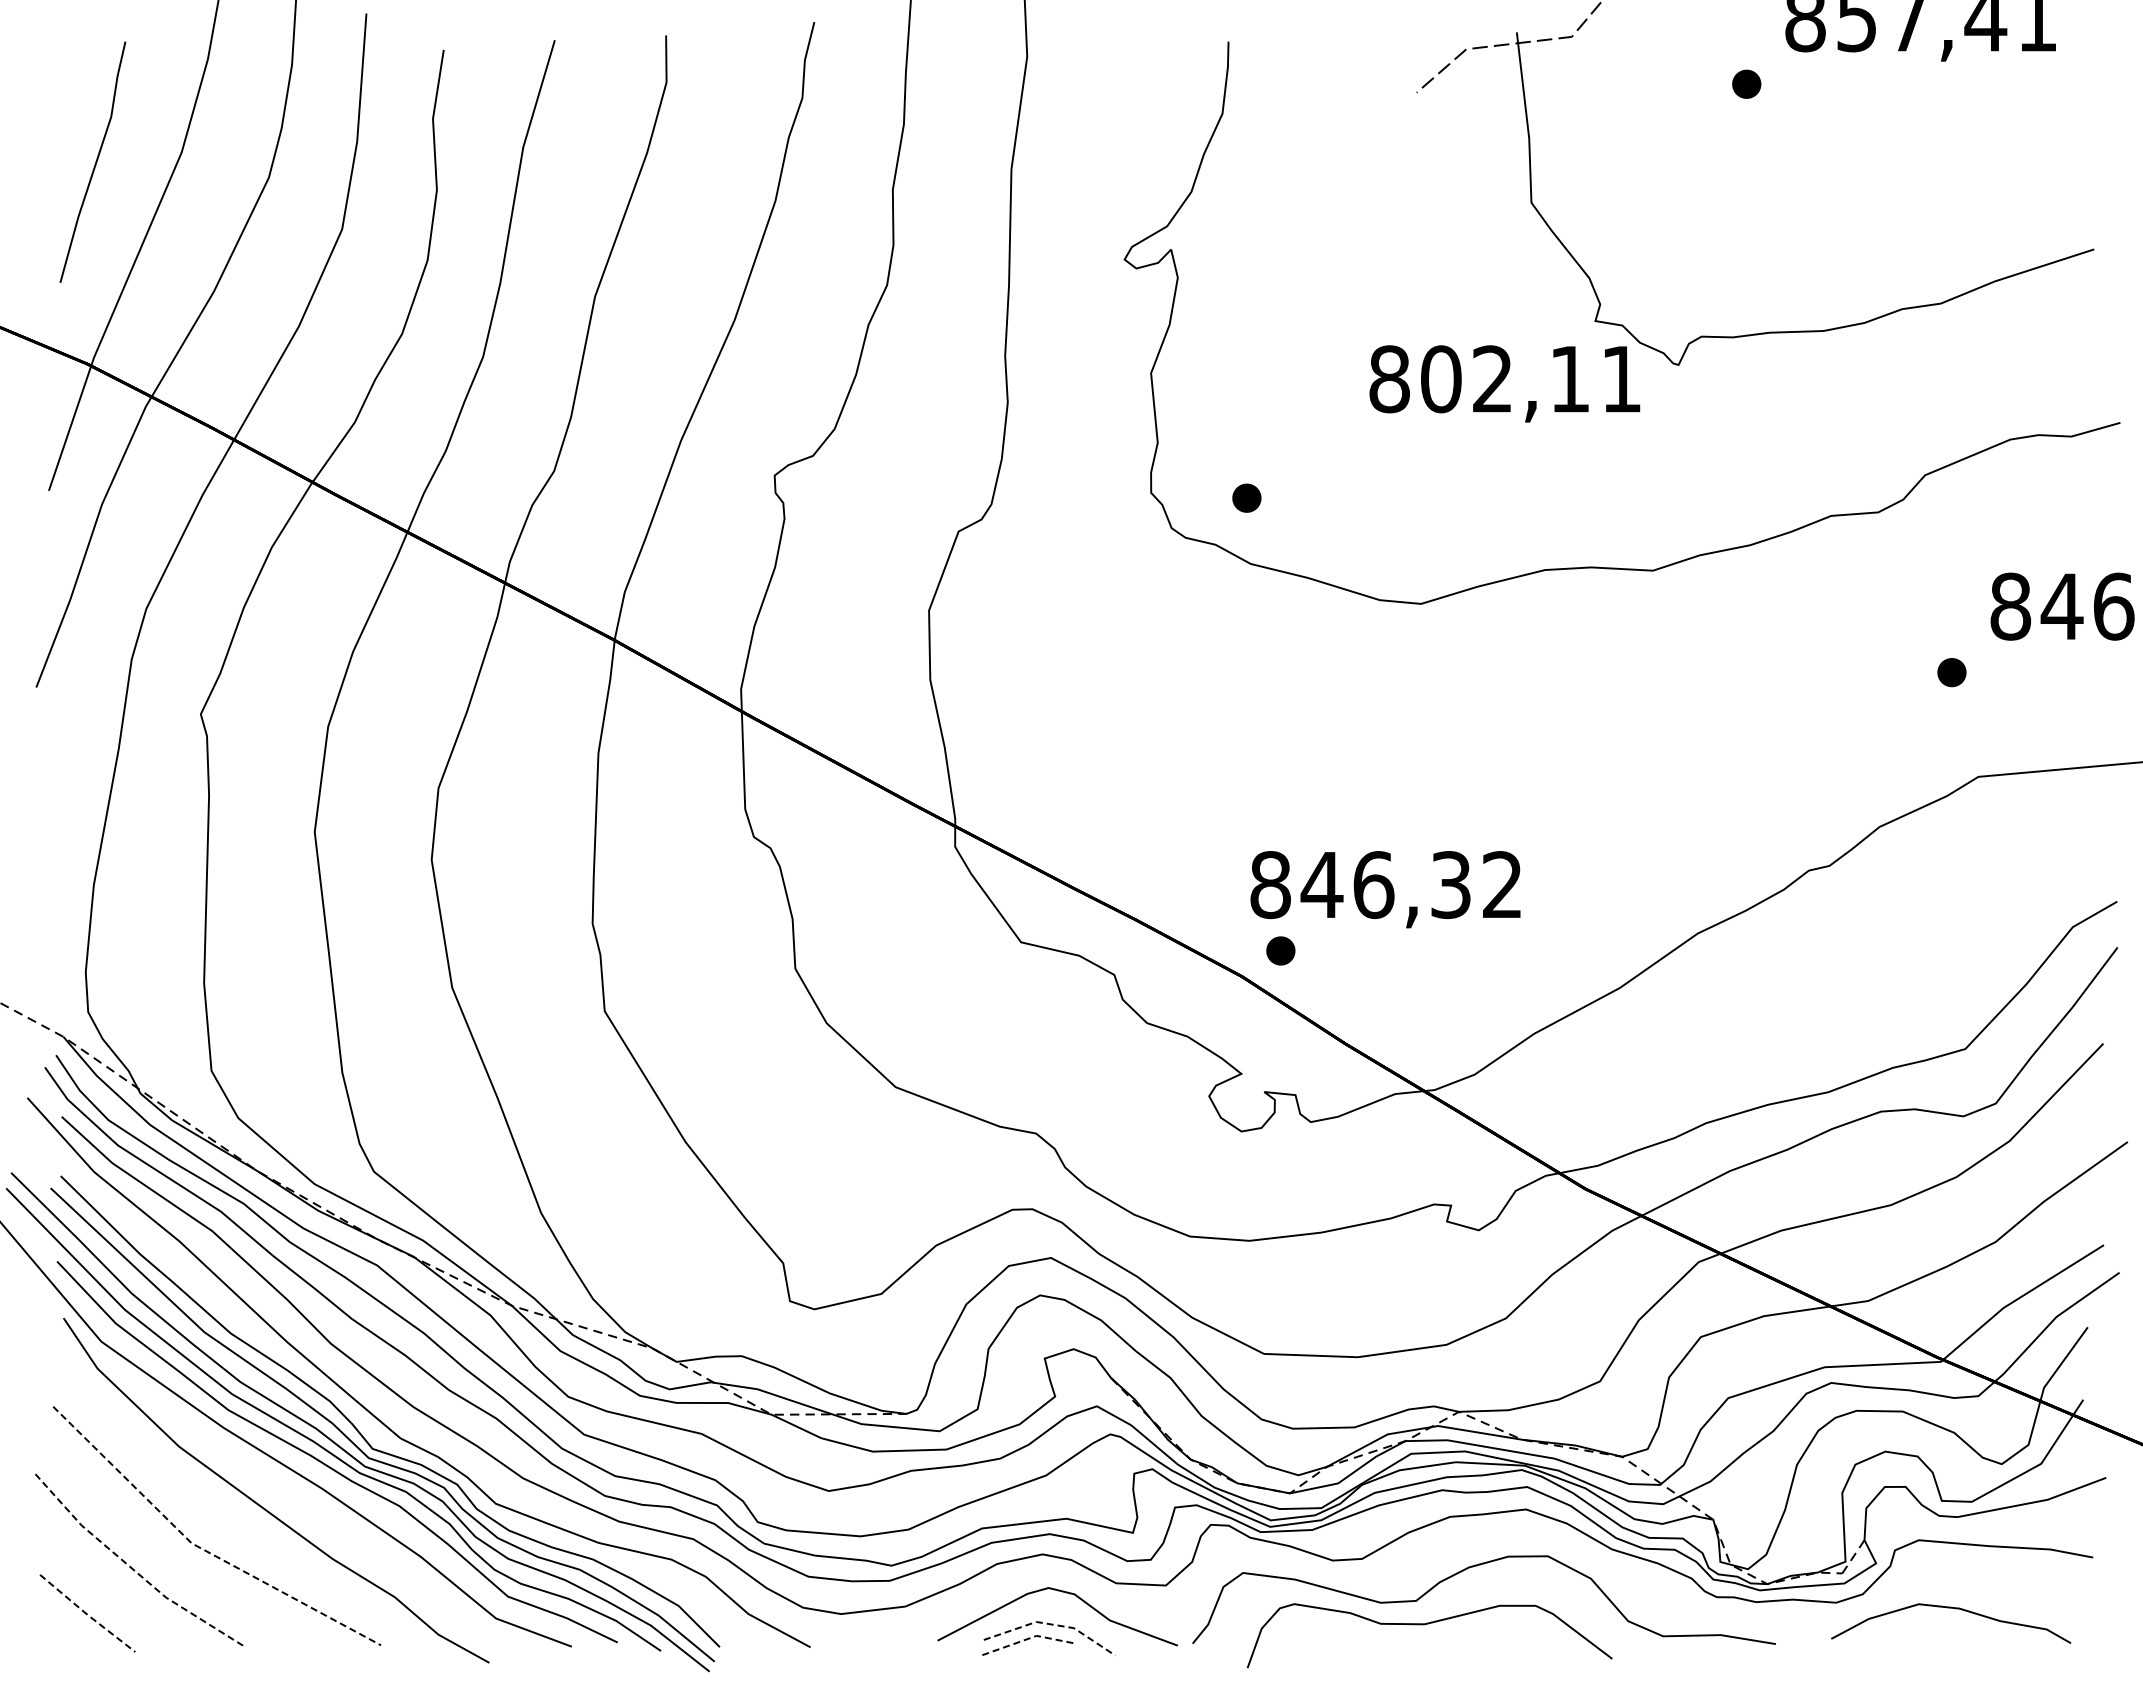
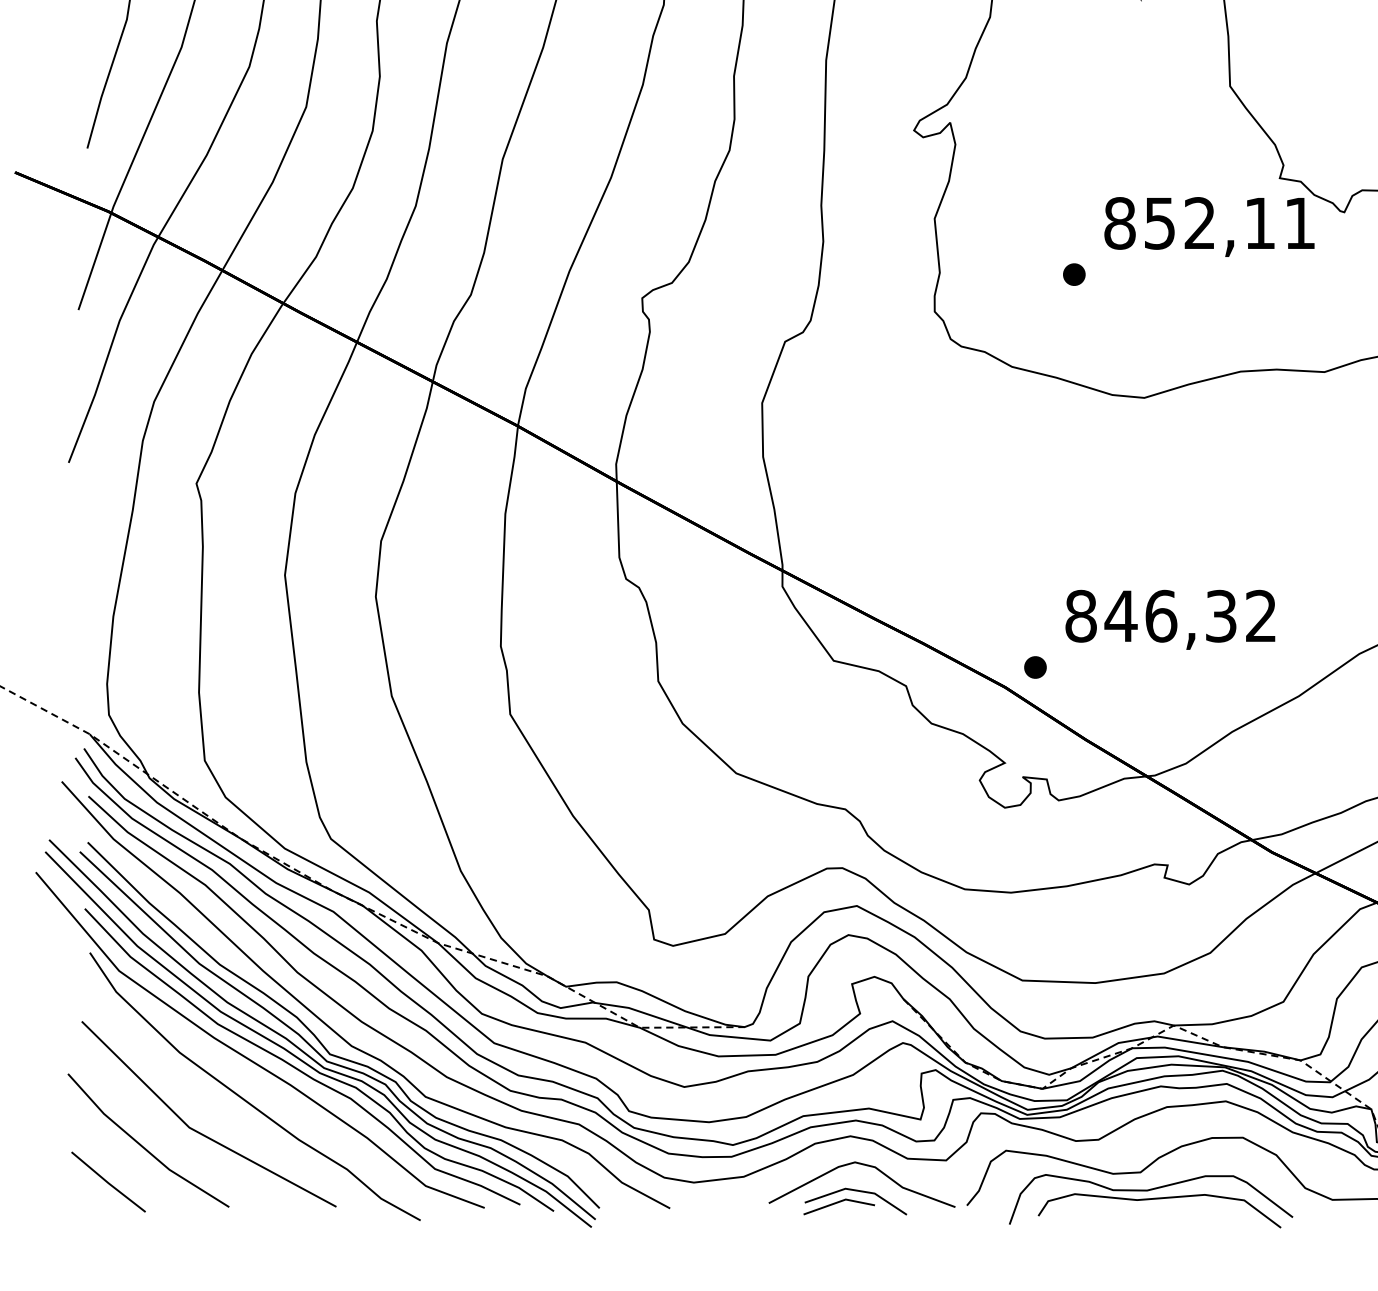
text: (1441, 379) -> (1160, 223), 802,11 -> 852,11
part: (1246, 497) -> (1074, 274), moved
text: (1385, 889) -> (1170, 619), moved
line: (200, 1548) -> (196, 1131), dashed -> solid
line: (132, 1568) -> (143, 1147), dashed -> solid
line: (87, 1614) -> (108, 1182), dashed -> solid
line: (1052, 1624) -> (858, 1190), dashed -> solid
curve: (1440, 1635) -> (1159, 1199), added
line: (1028, 1638) -> (839, 1201), dashed -> solid

